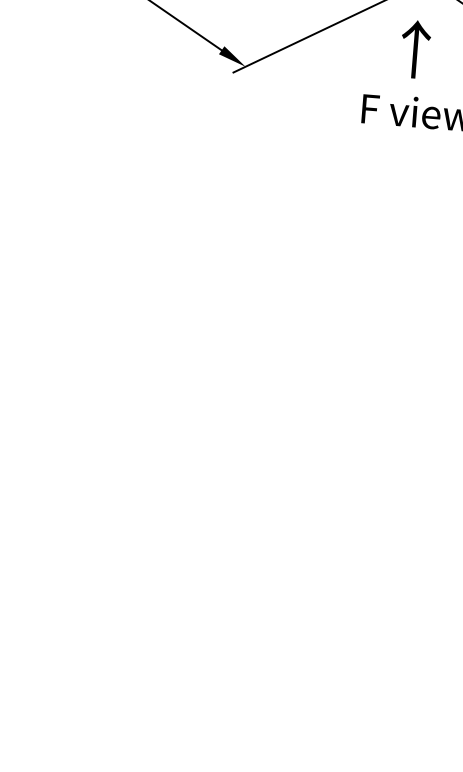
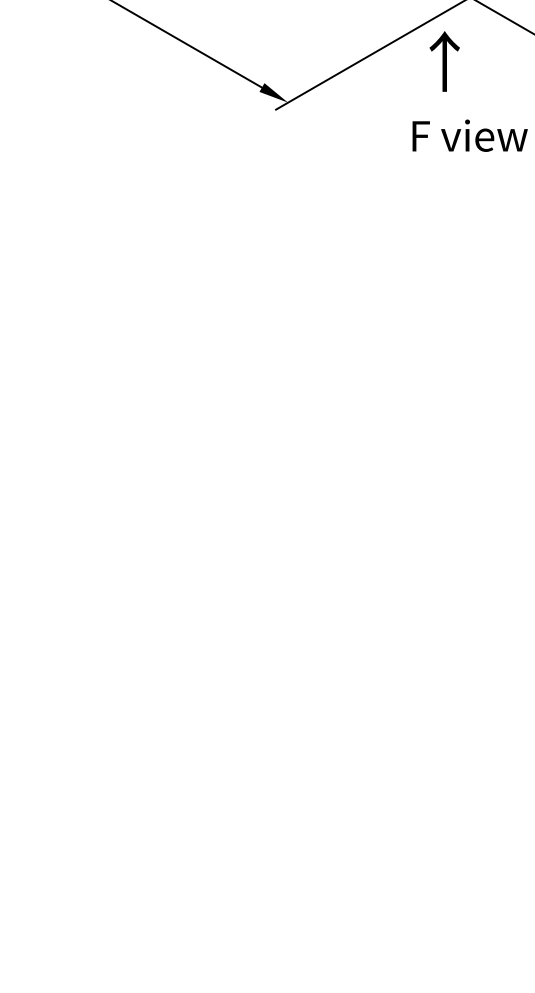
text: (415, 49) -> (444, 61), moved

